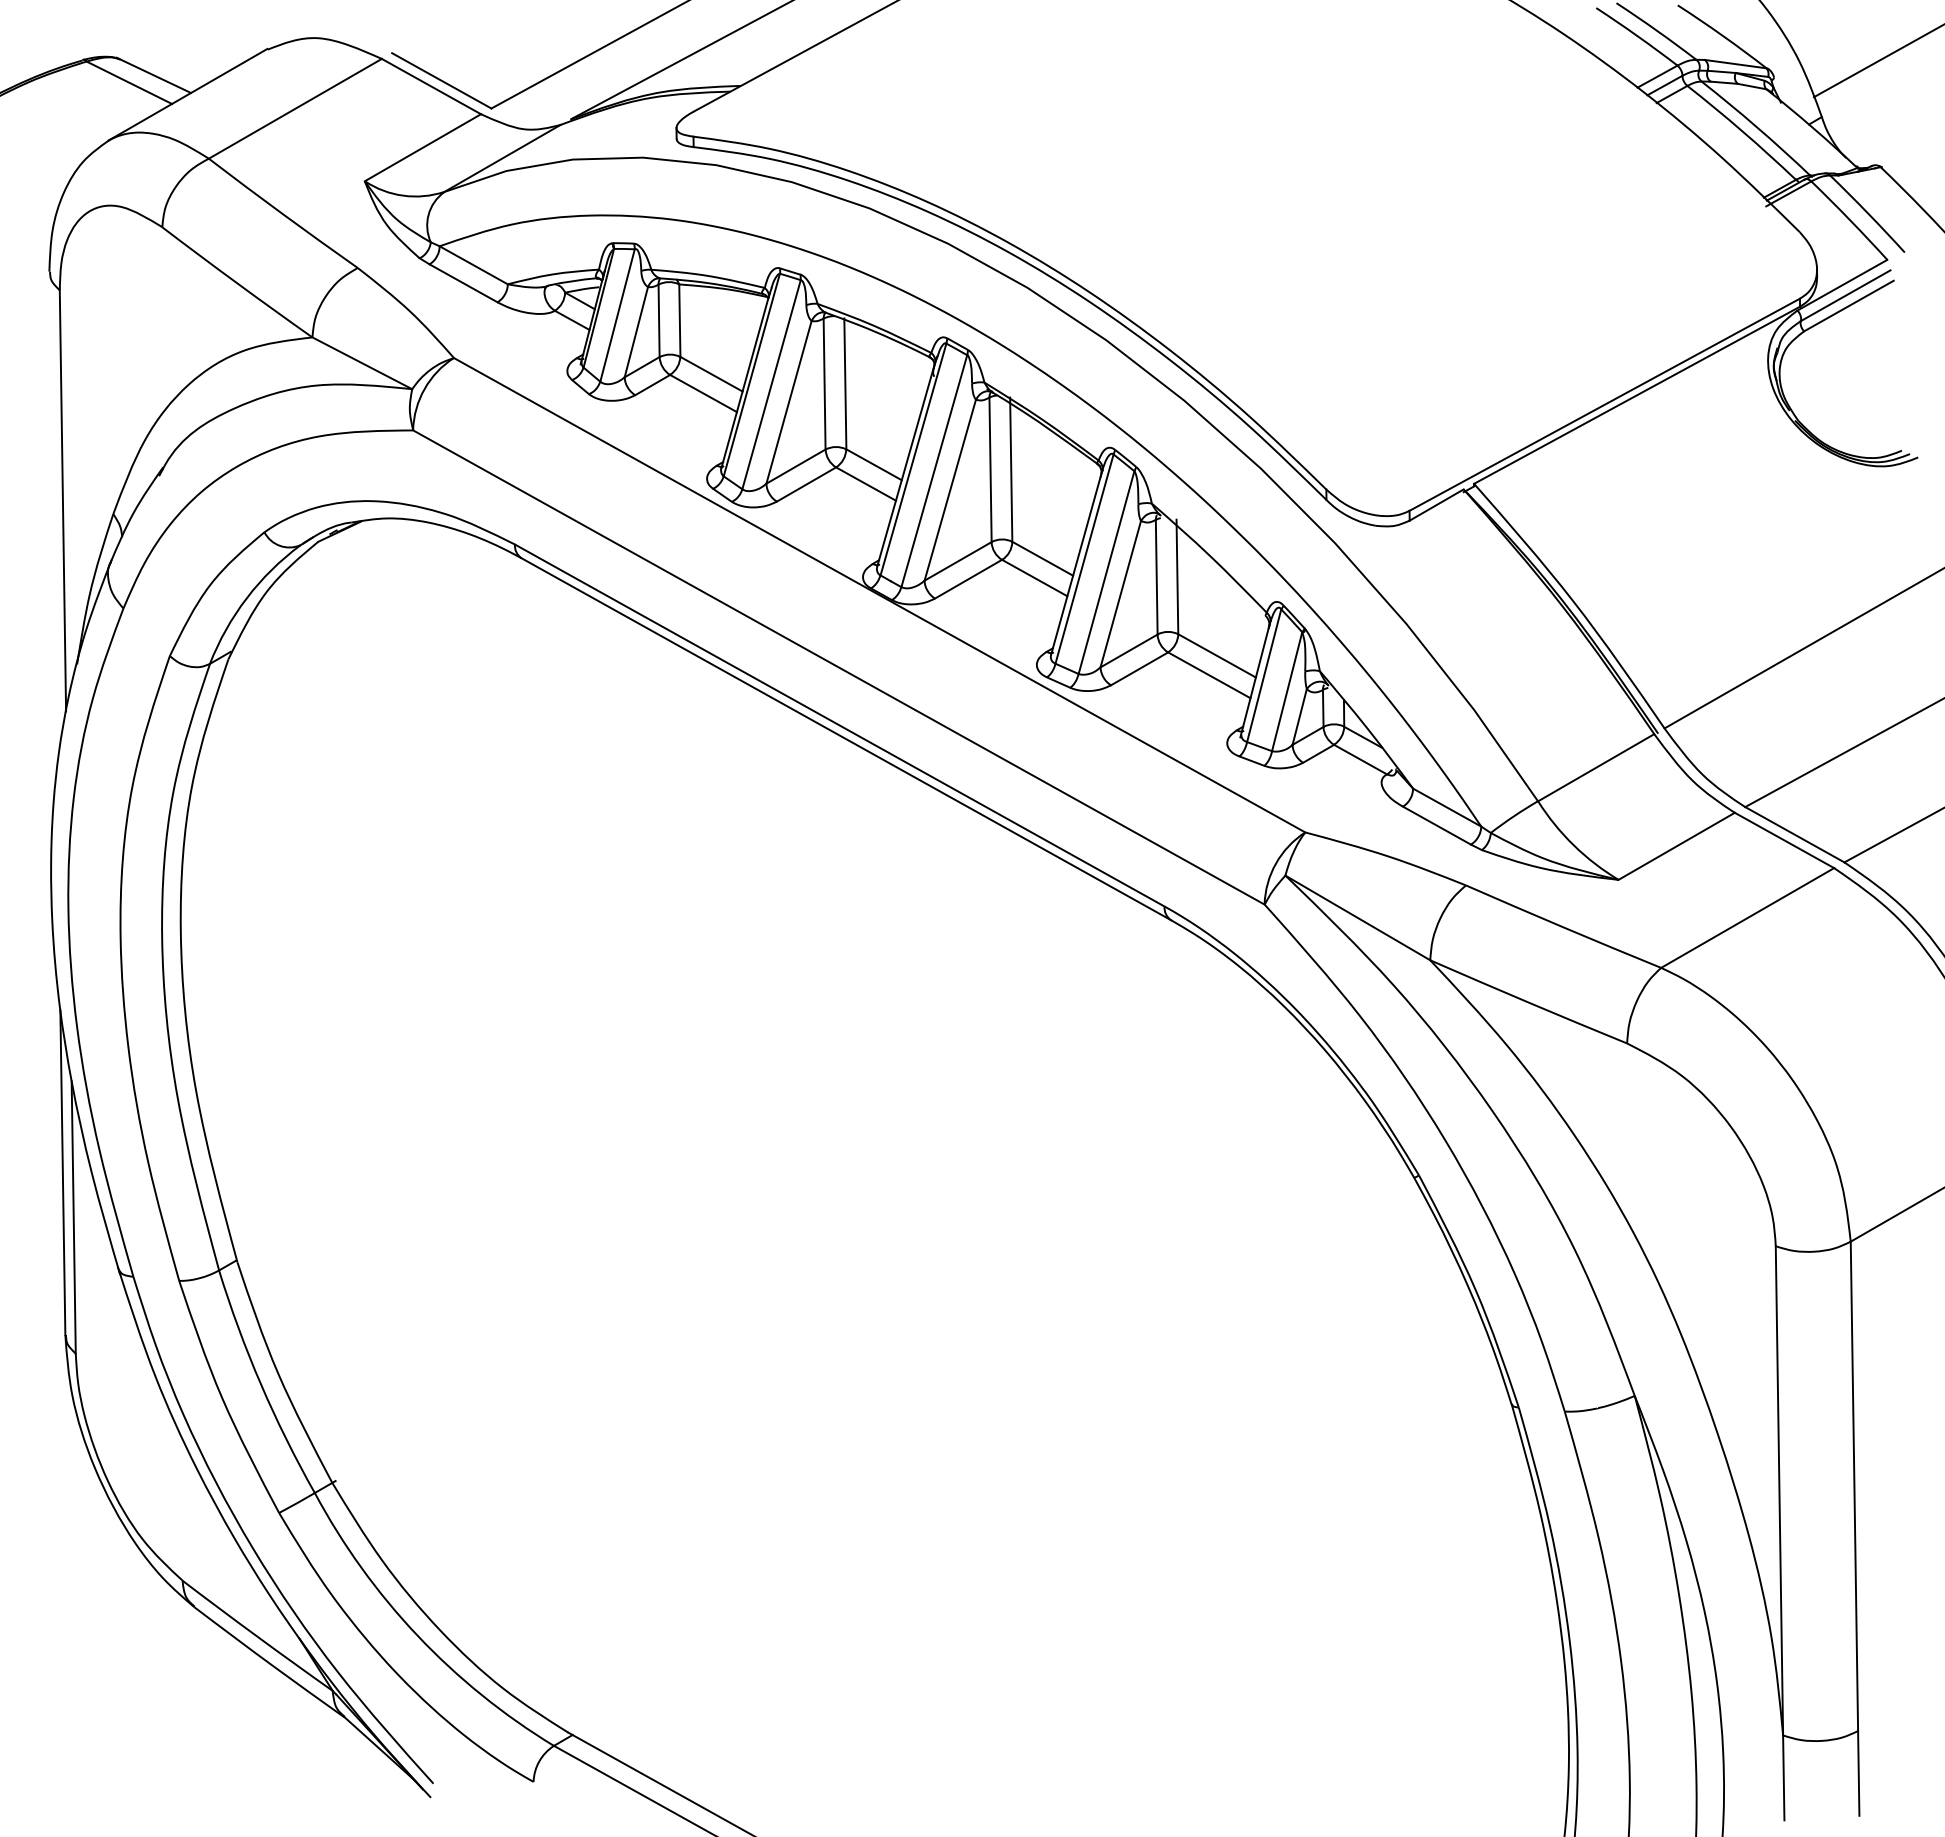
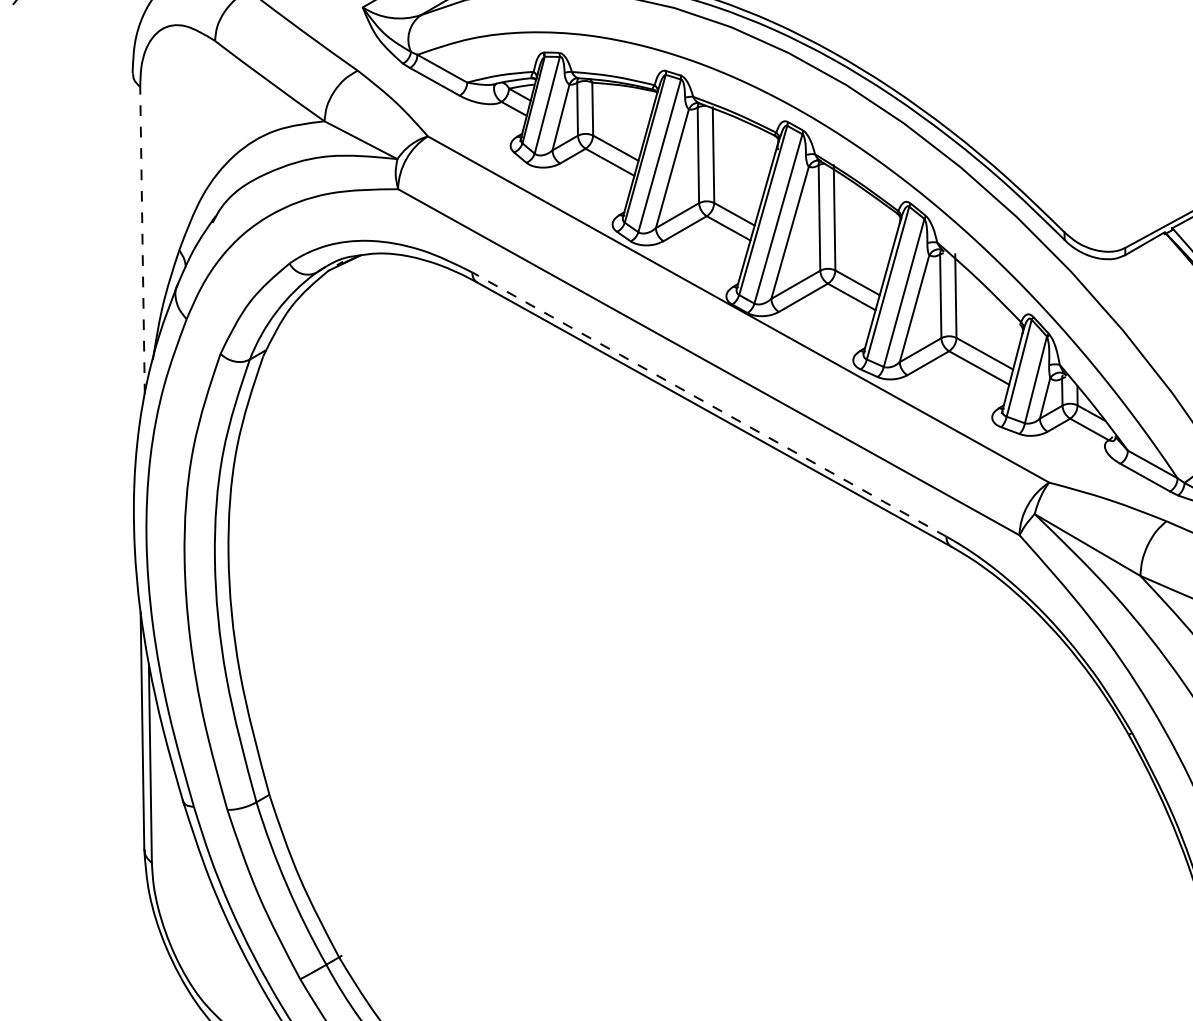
line: (62, 500) -> (142, 240), solid -> dashed
line: (839, 725) -> (709, 404), solid -> dashed

